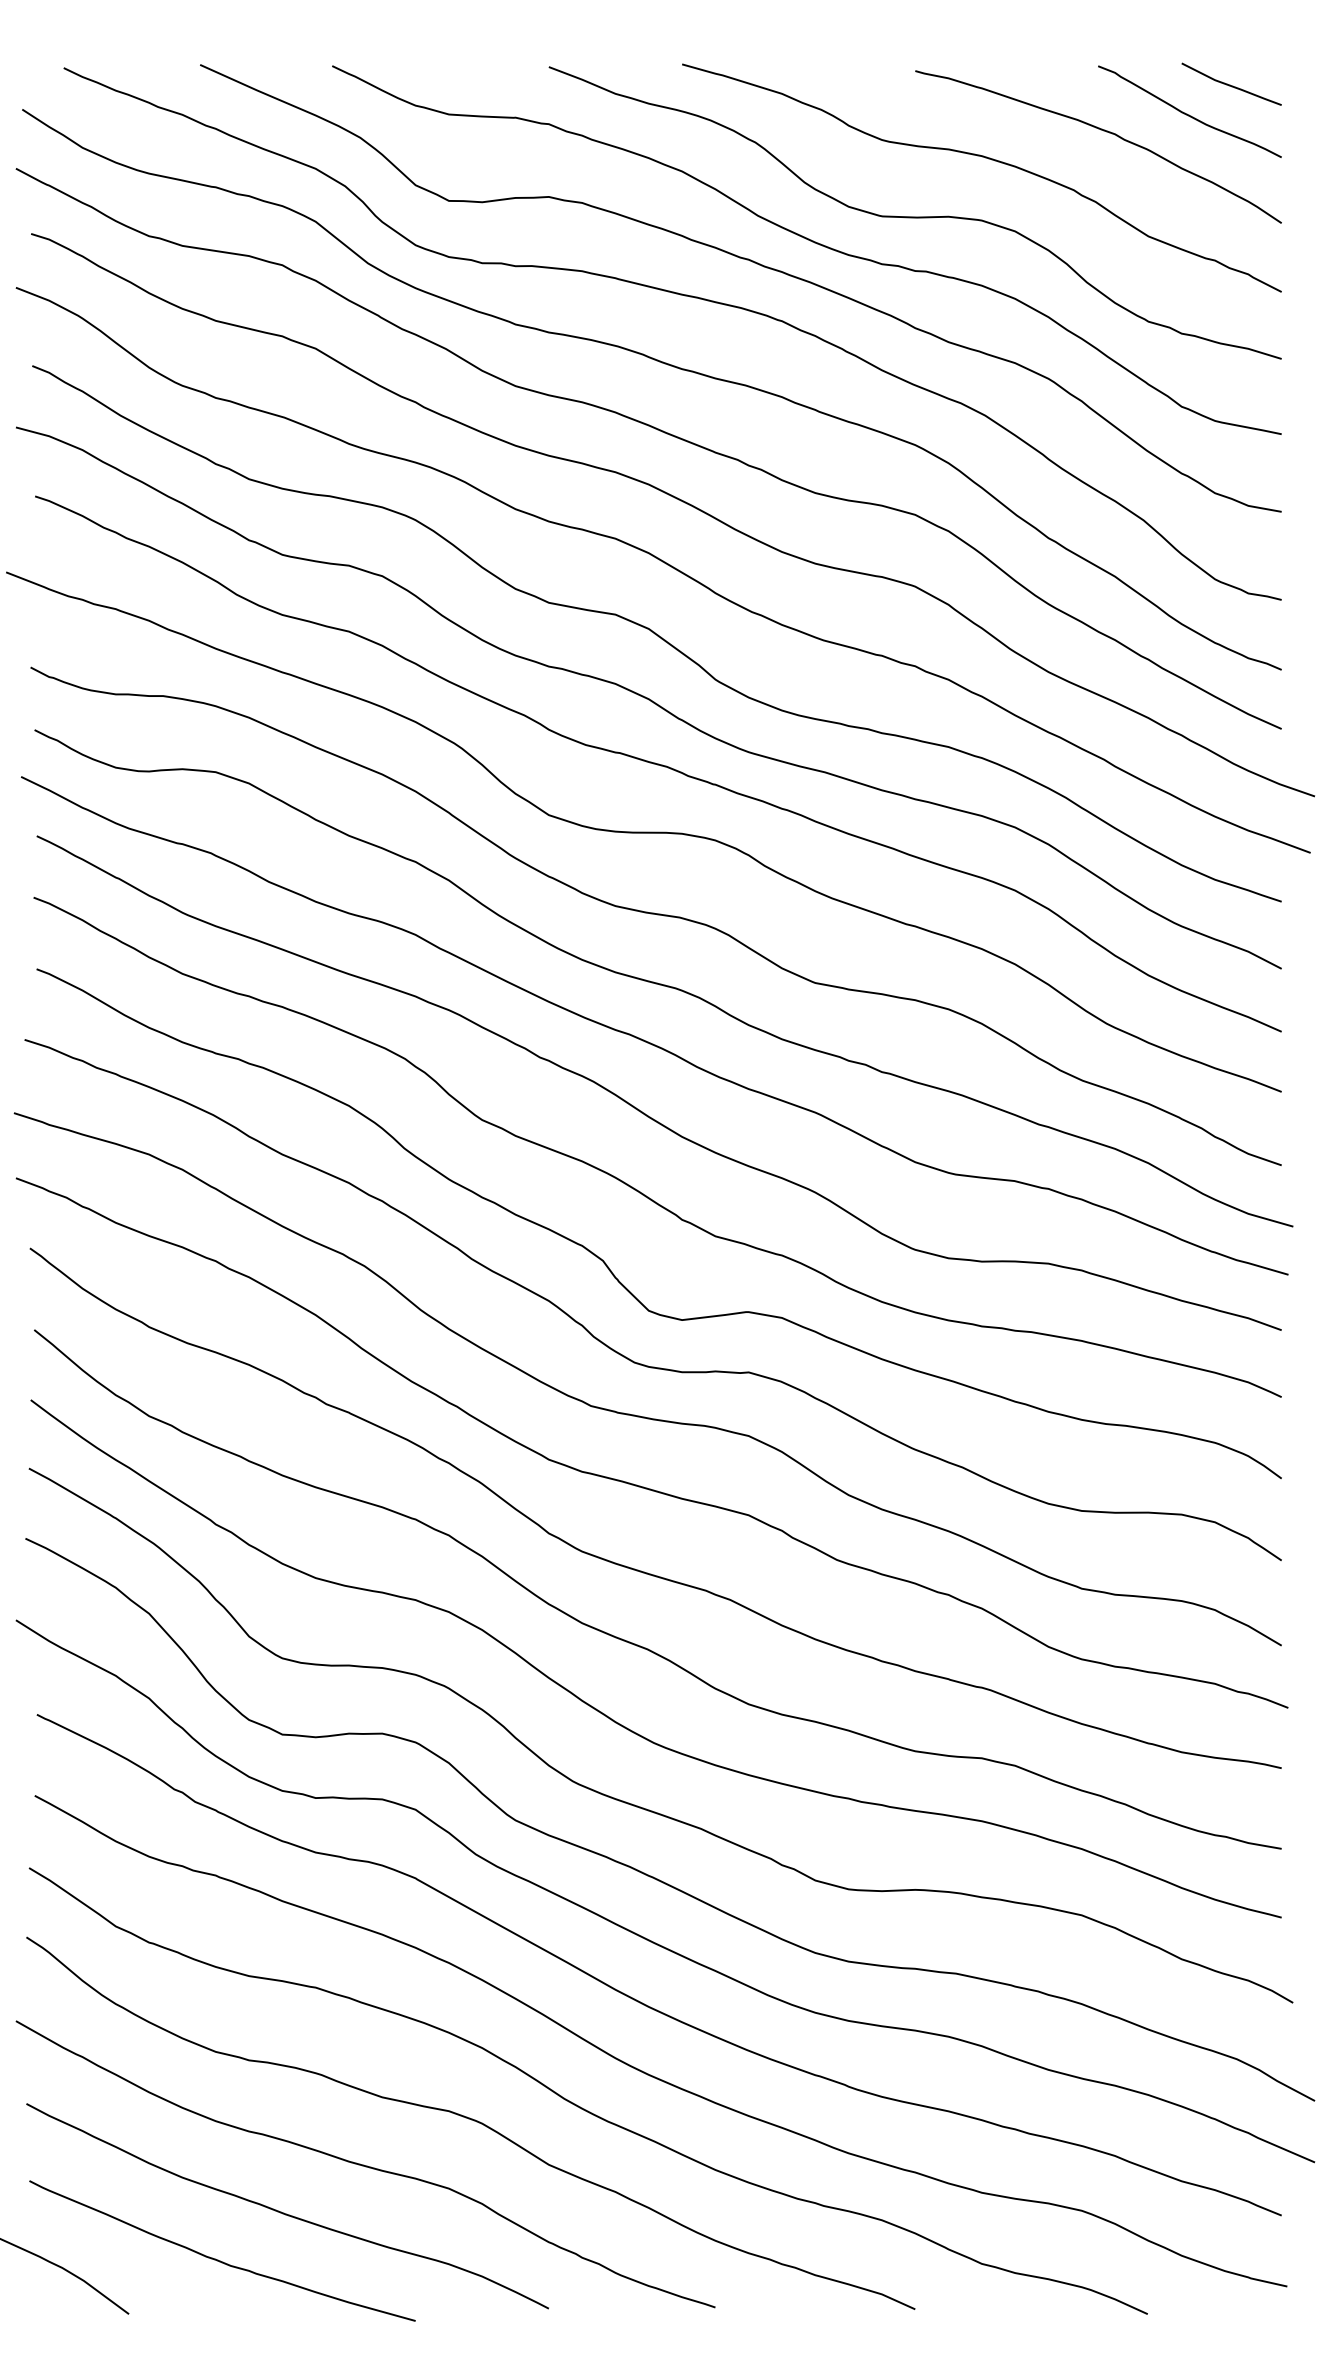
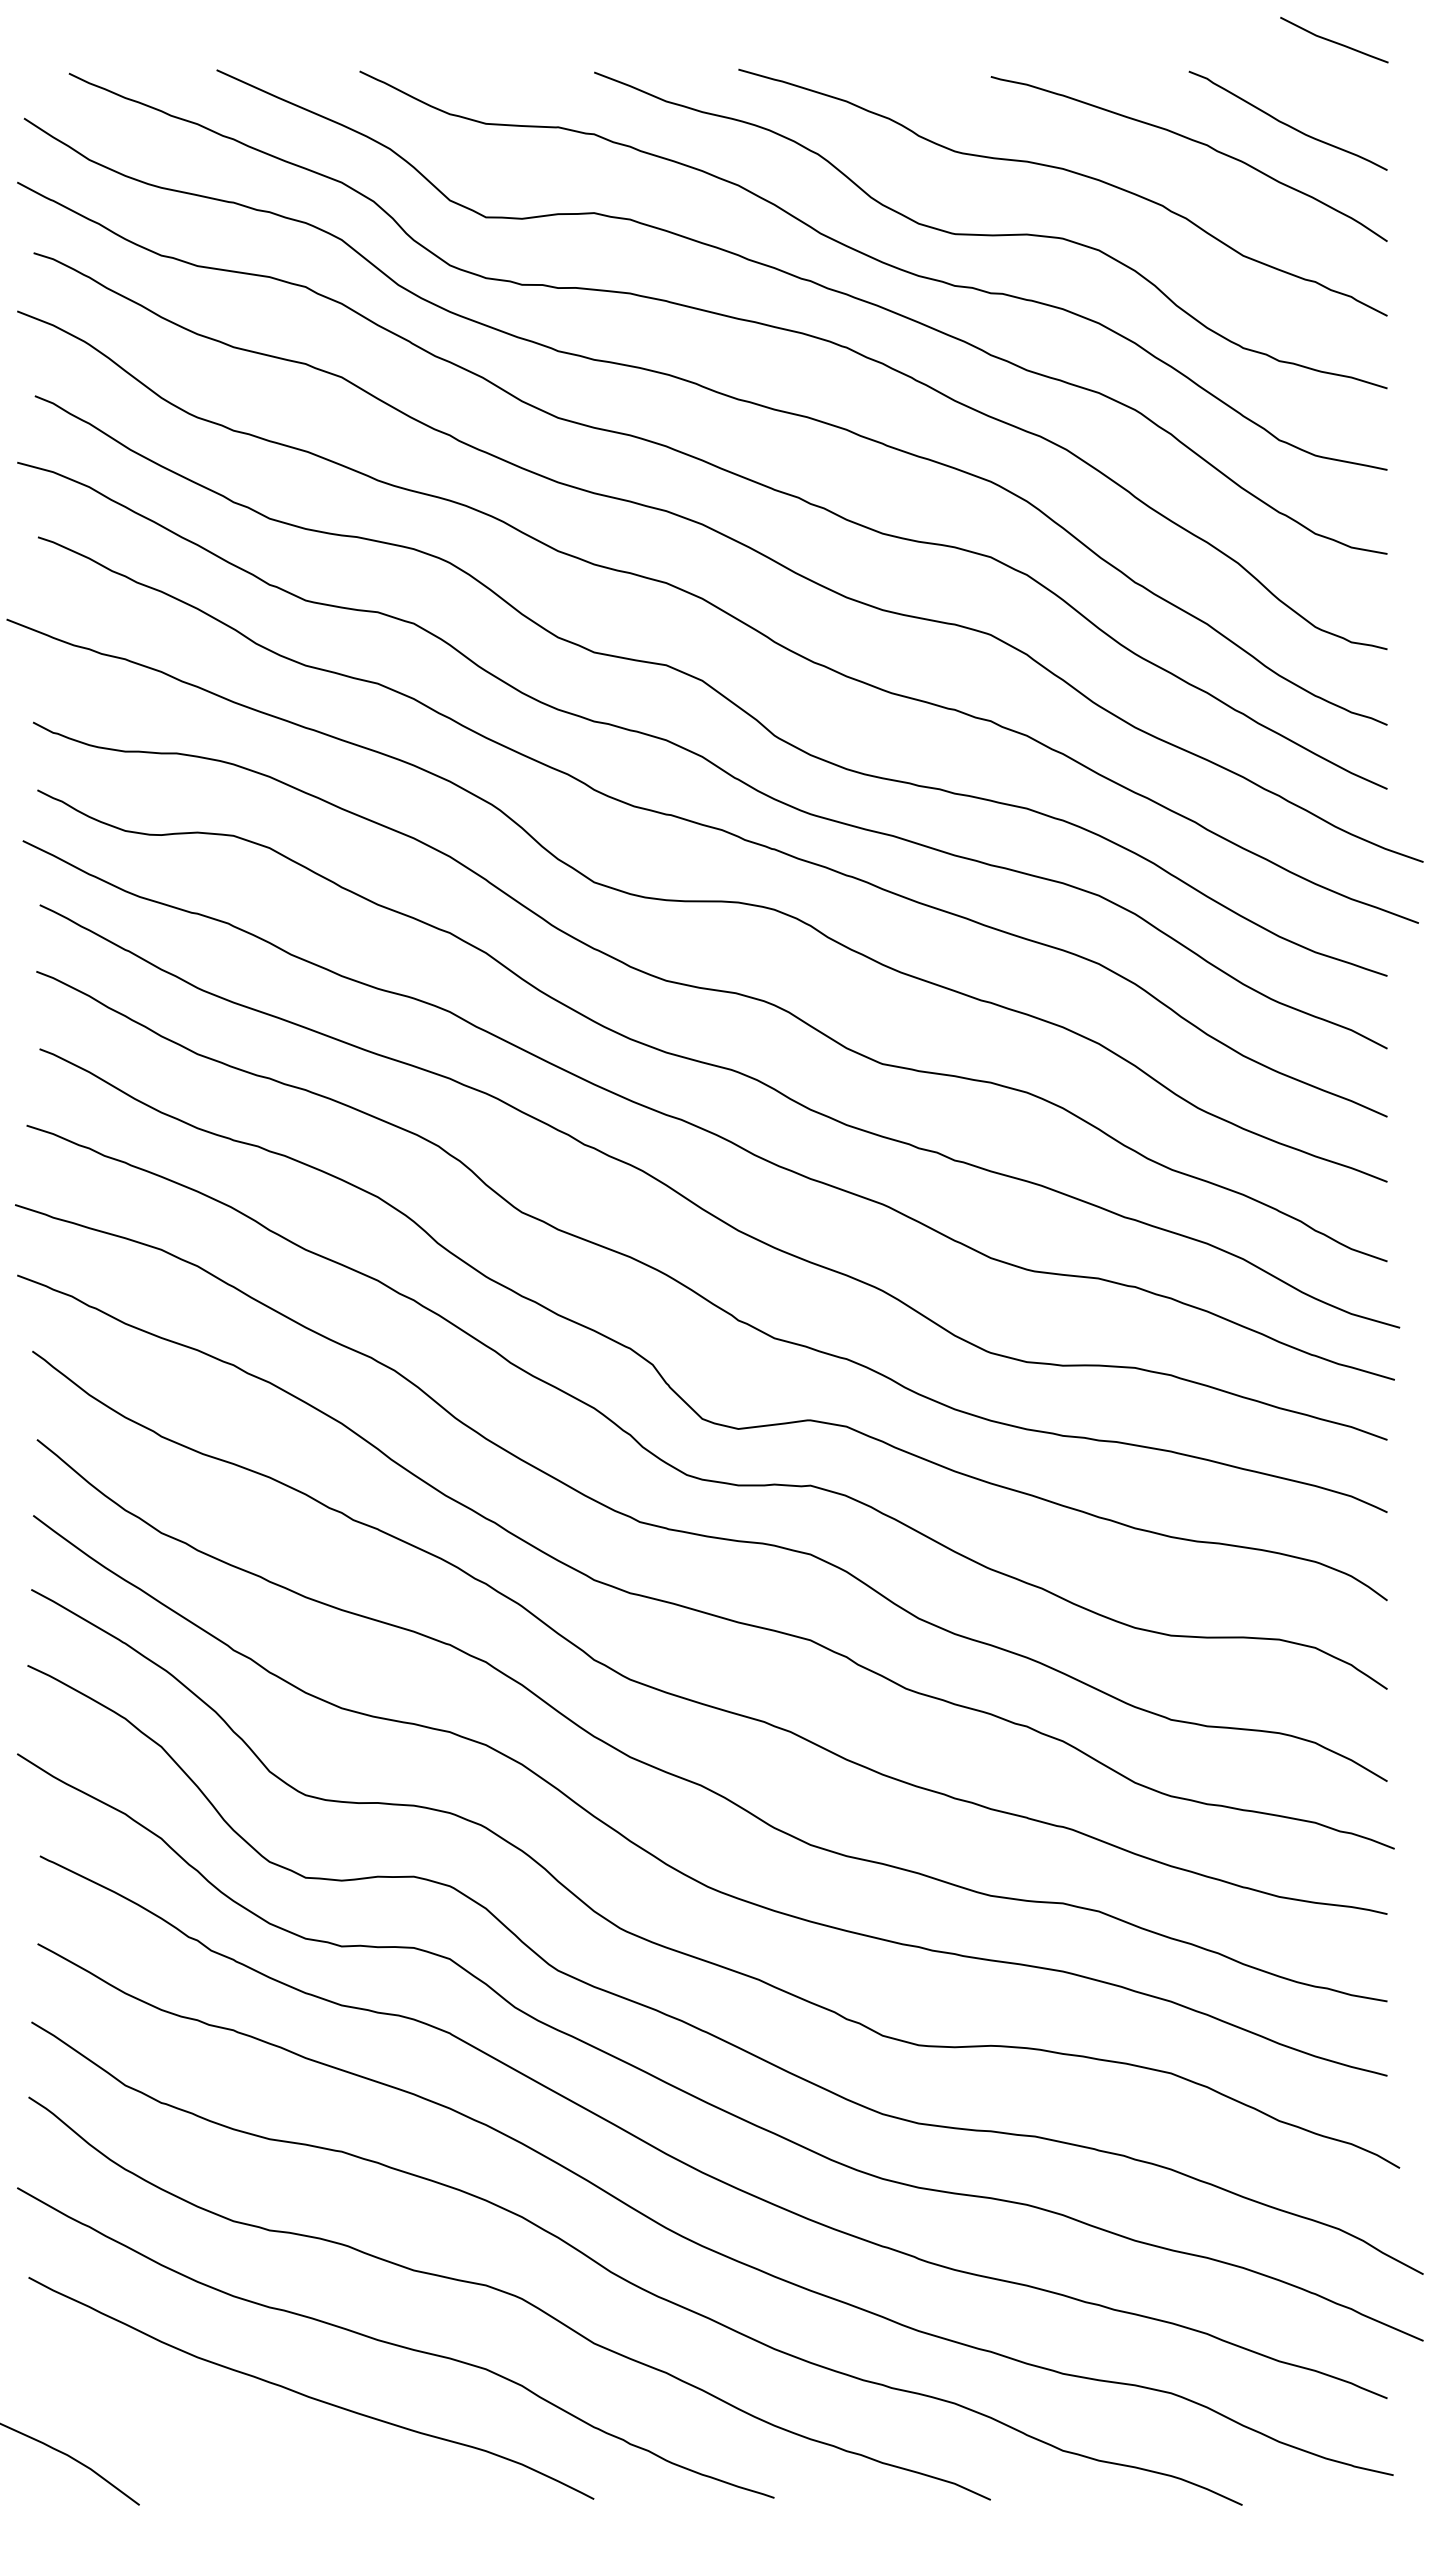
line: (1230, 84) -> (1333, 40), moved
curve: (219, 2259) -> (237, 2446), removed

